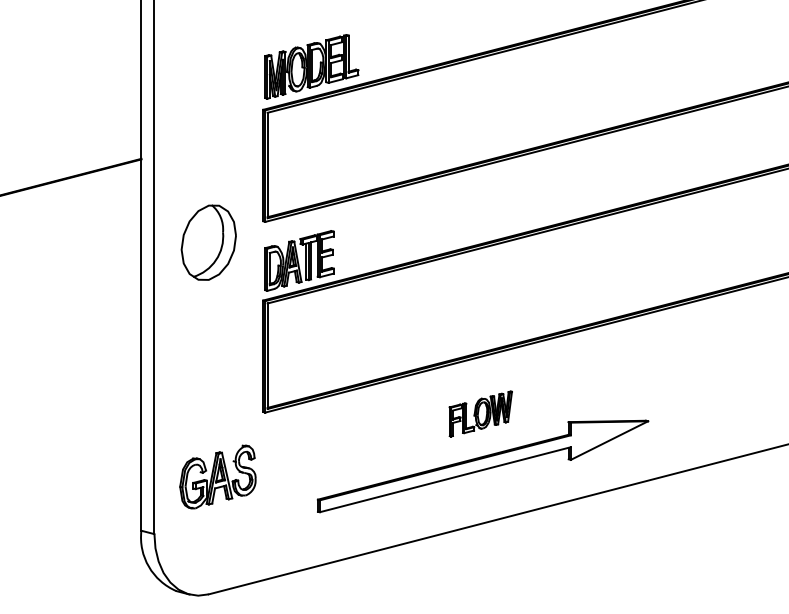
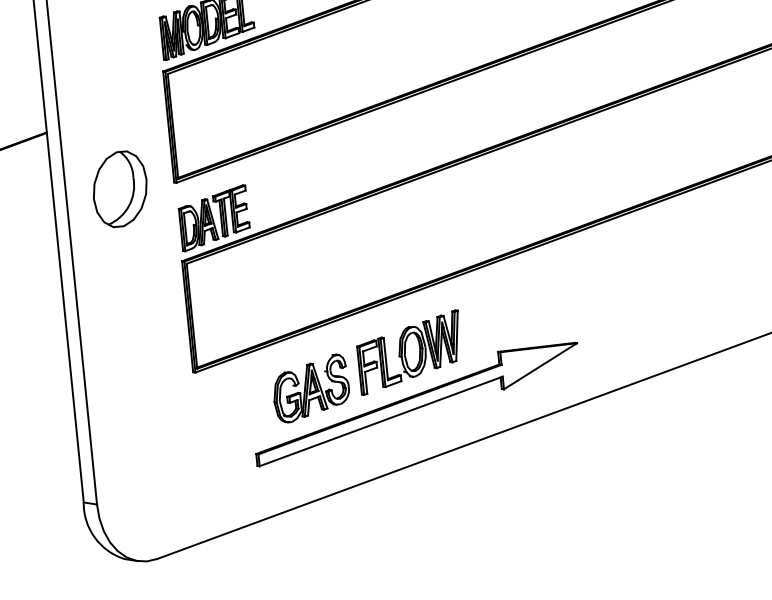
part: (208, 242) -> (119, 189), moved
part: (480, 413) -> (409, 352), size x1.67
part: (217, 476) -> (310, 388), moved

